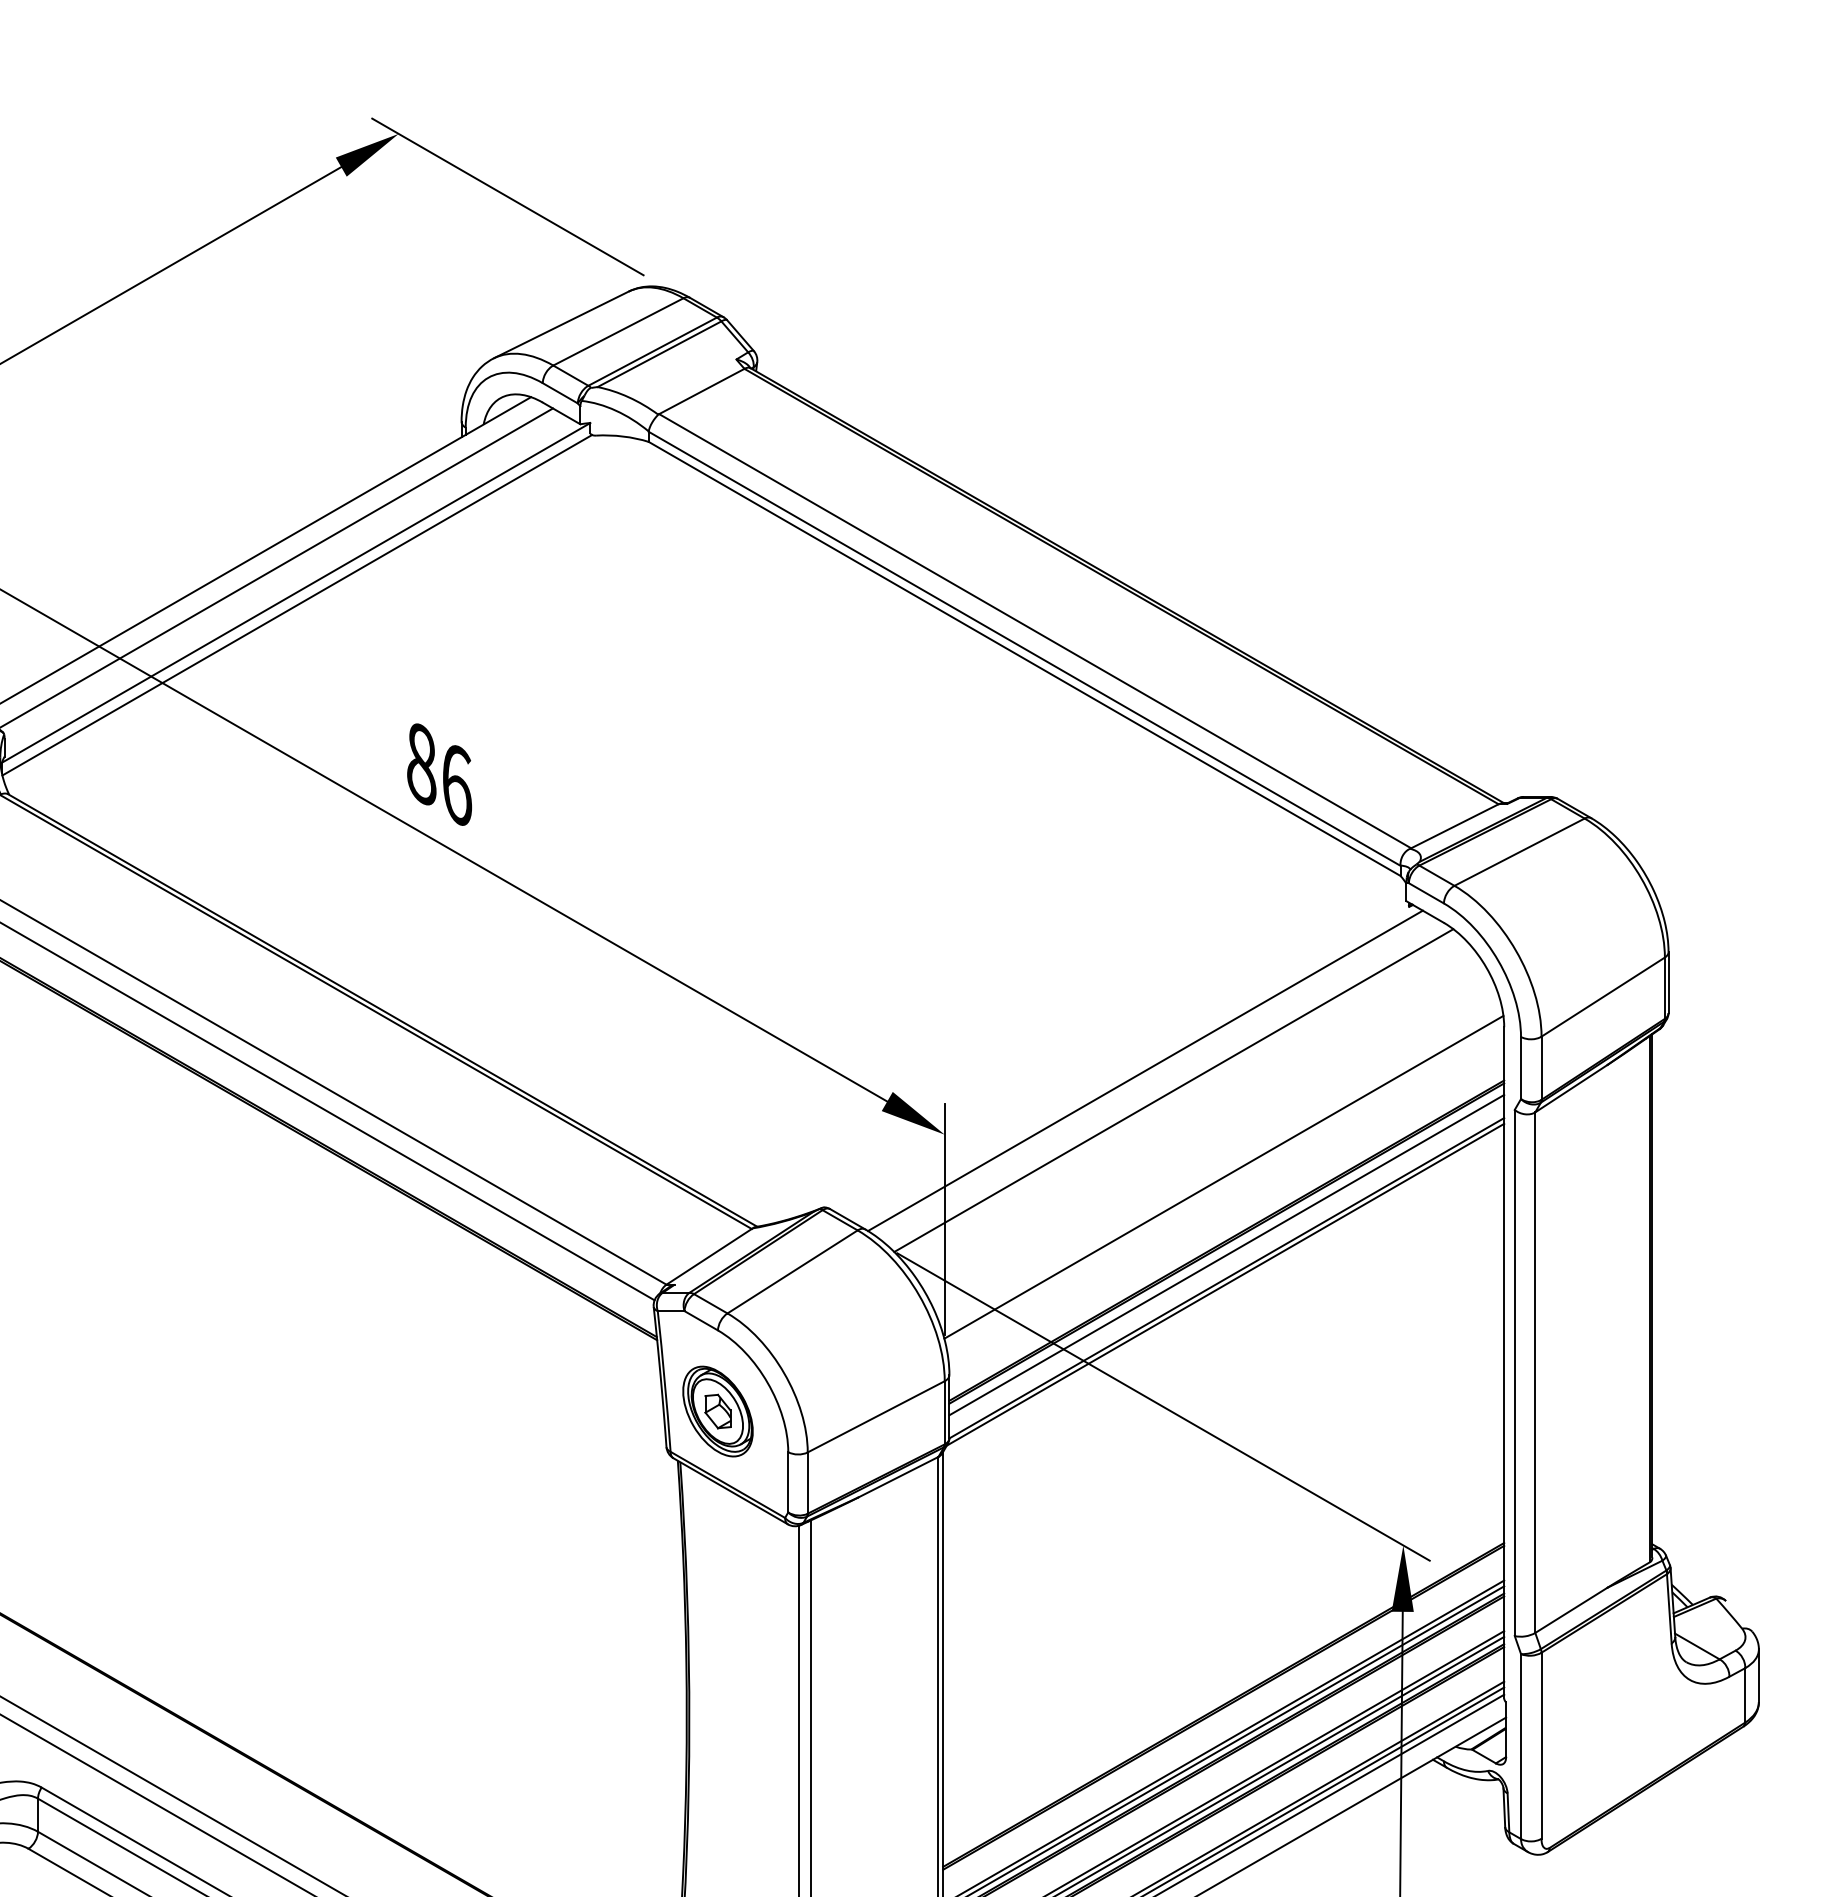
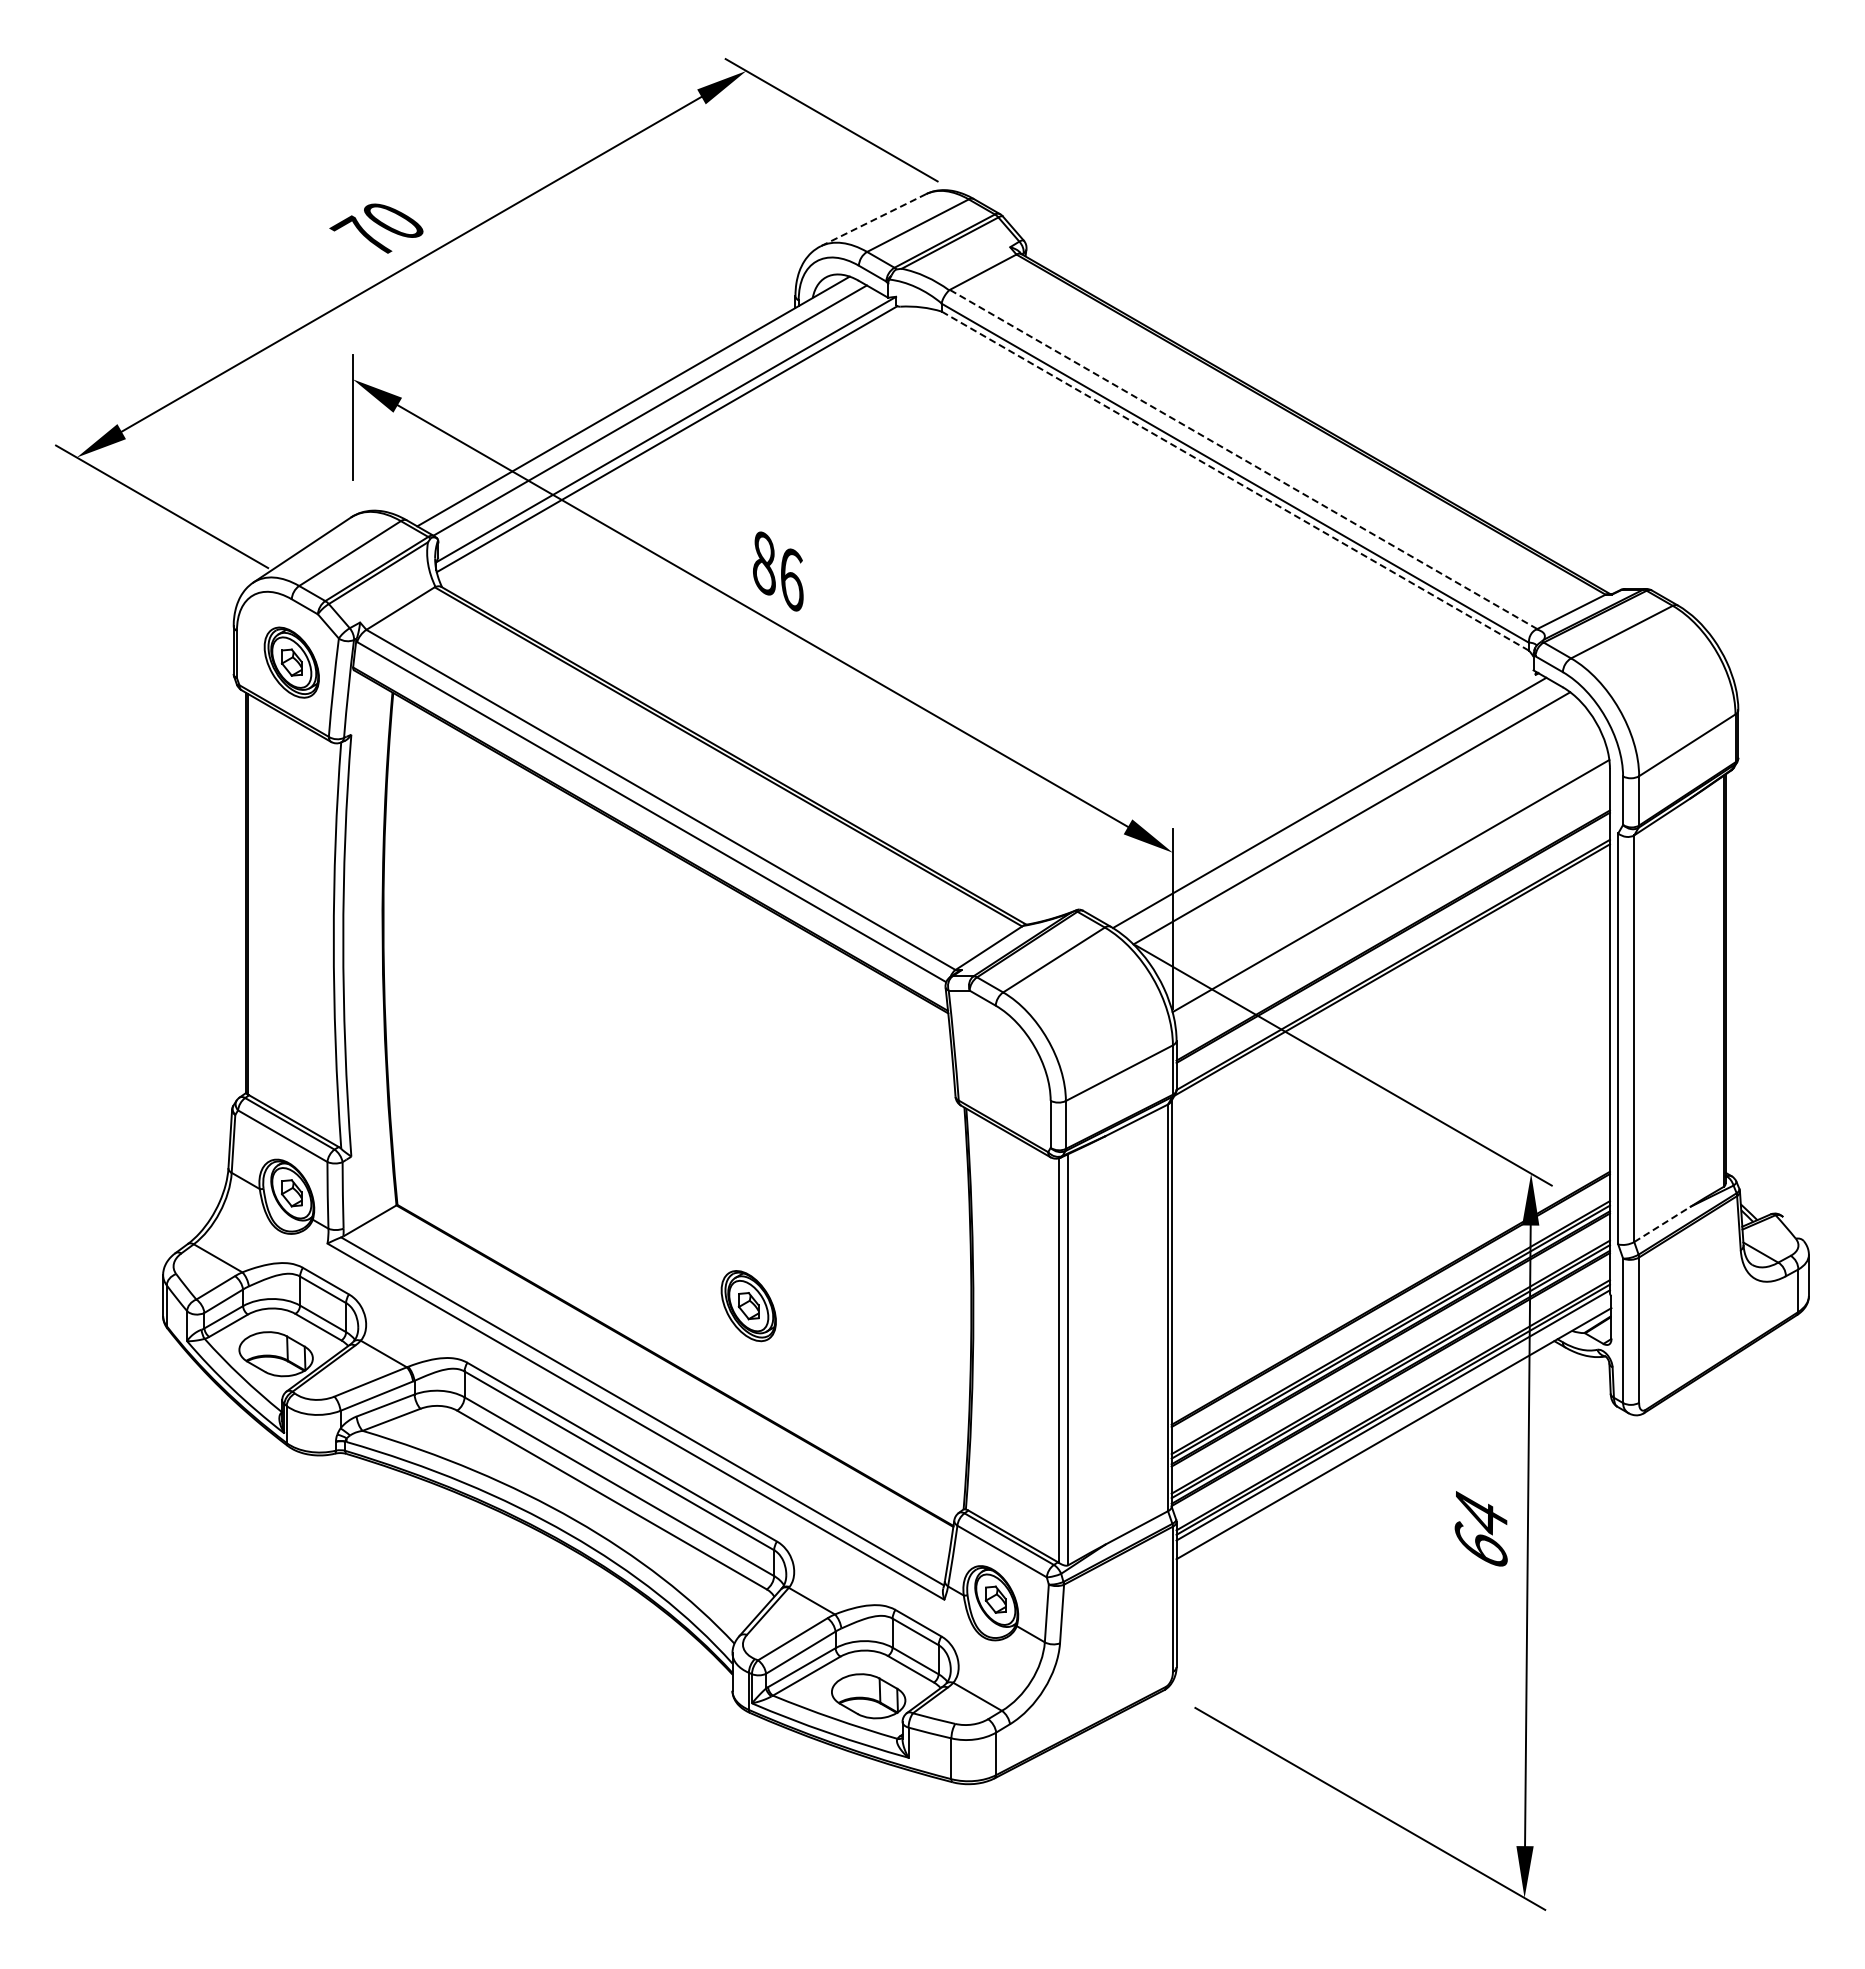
line: (561, 325) -> (873, 220), solid -> dashed
line: (1035, 631) -> (1243, 459), solid -> dashed
line: (1023, 658) -> (1234, 480), solid -> dashed
line: (1225, 1254) -> (1392, 946), removed
part: (717, 1412) -> (748, 1306), moved
line: (1571, 1610) -> (1662, 1224), solid -> dashed

